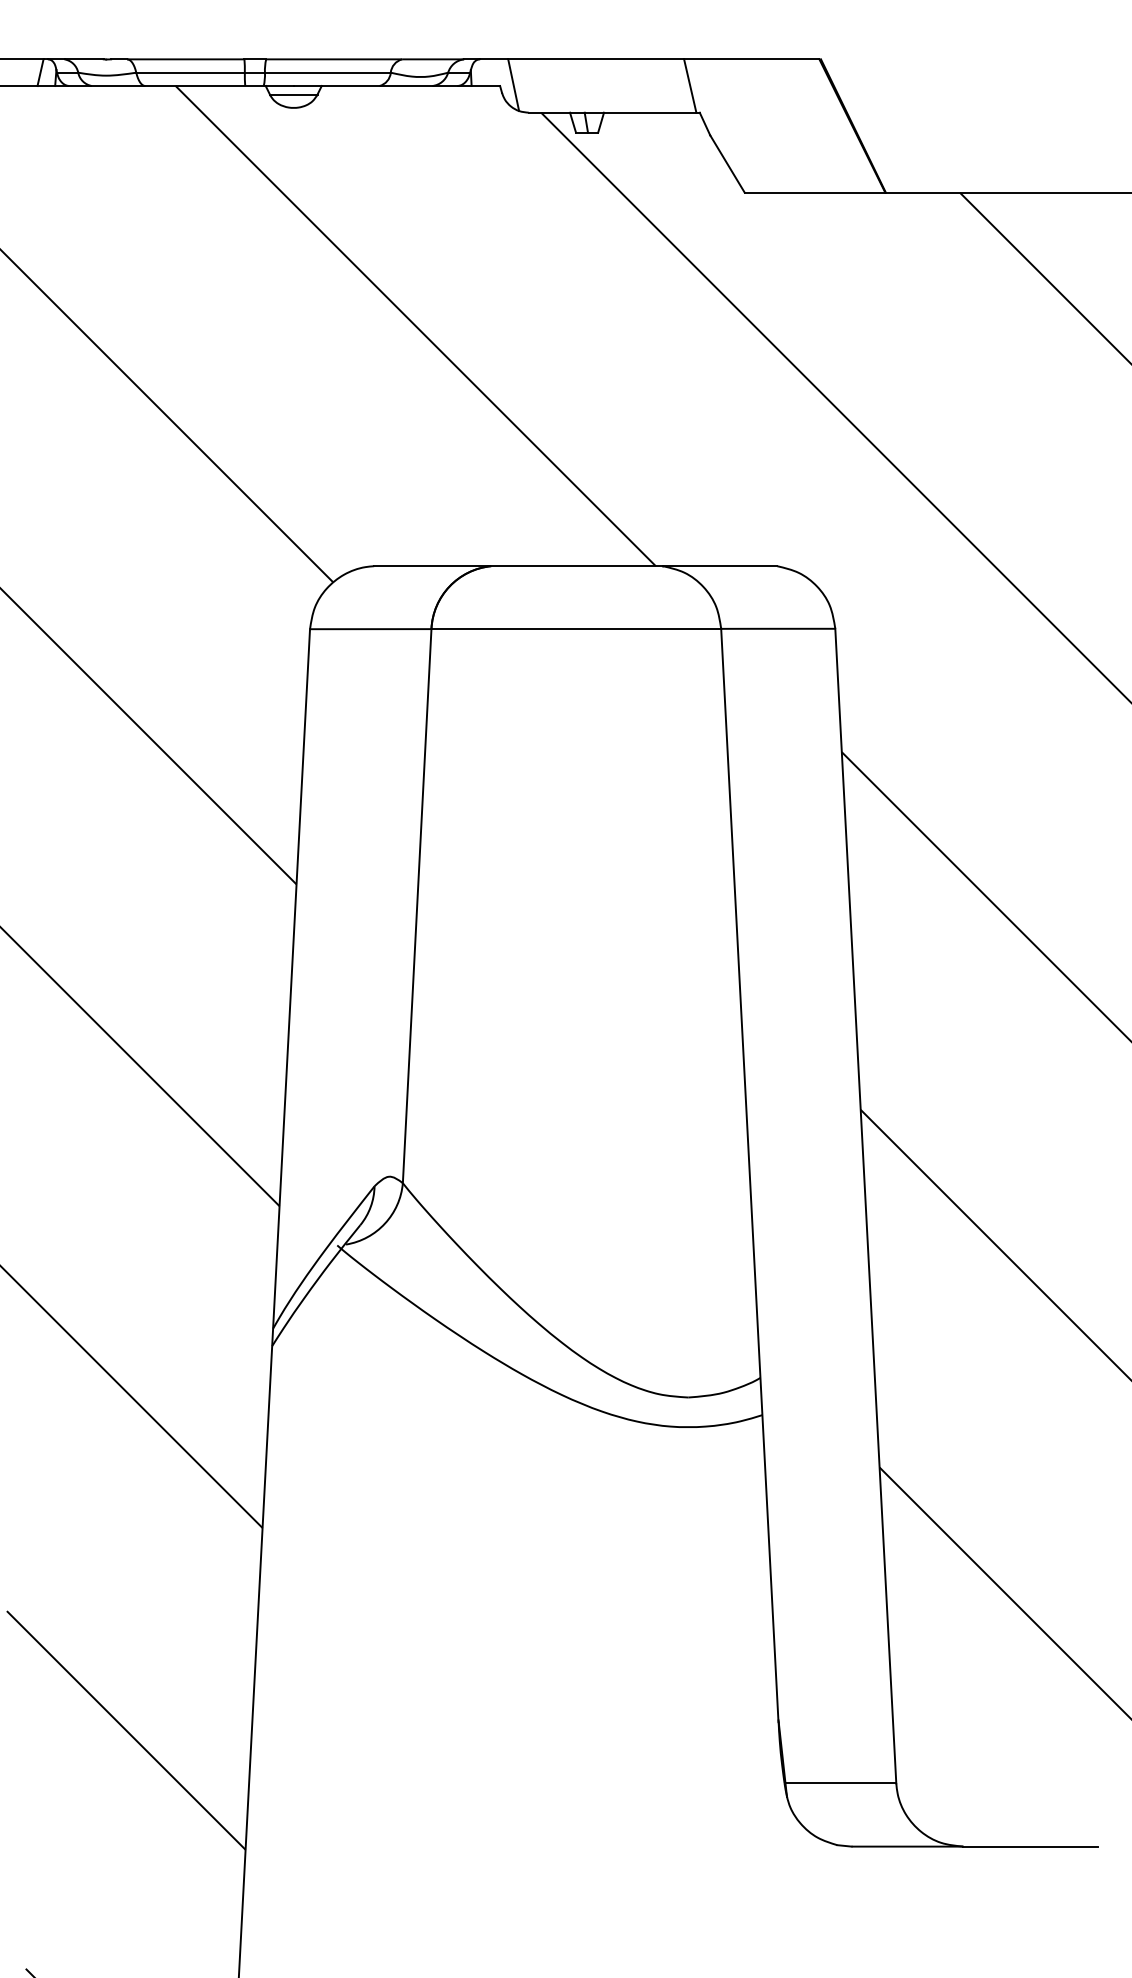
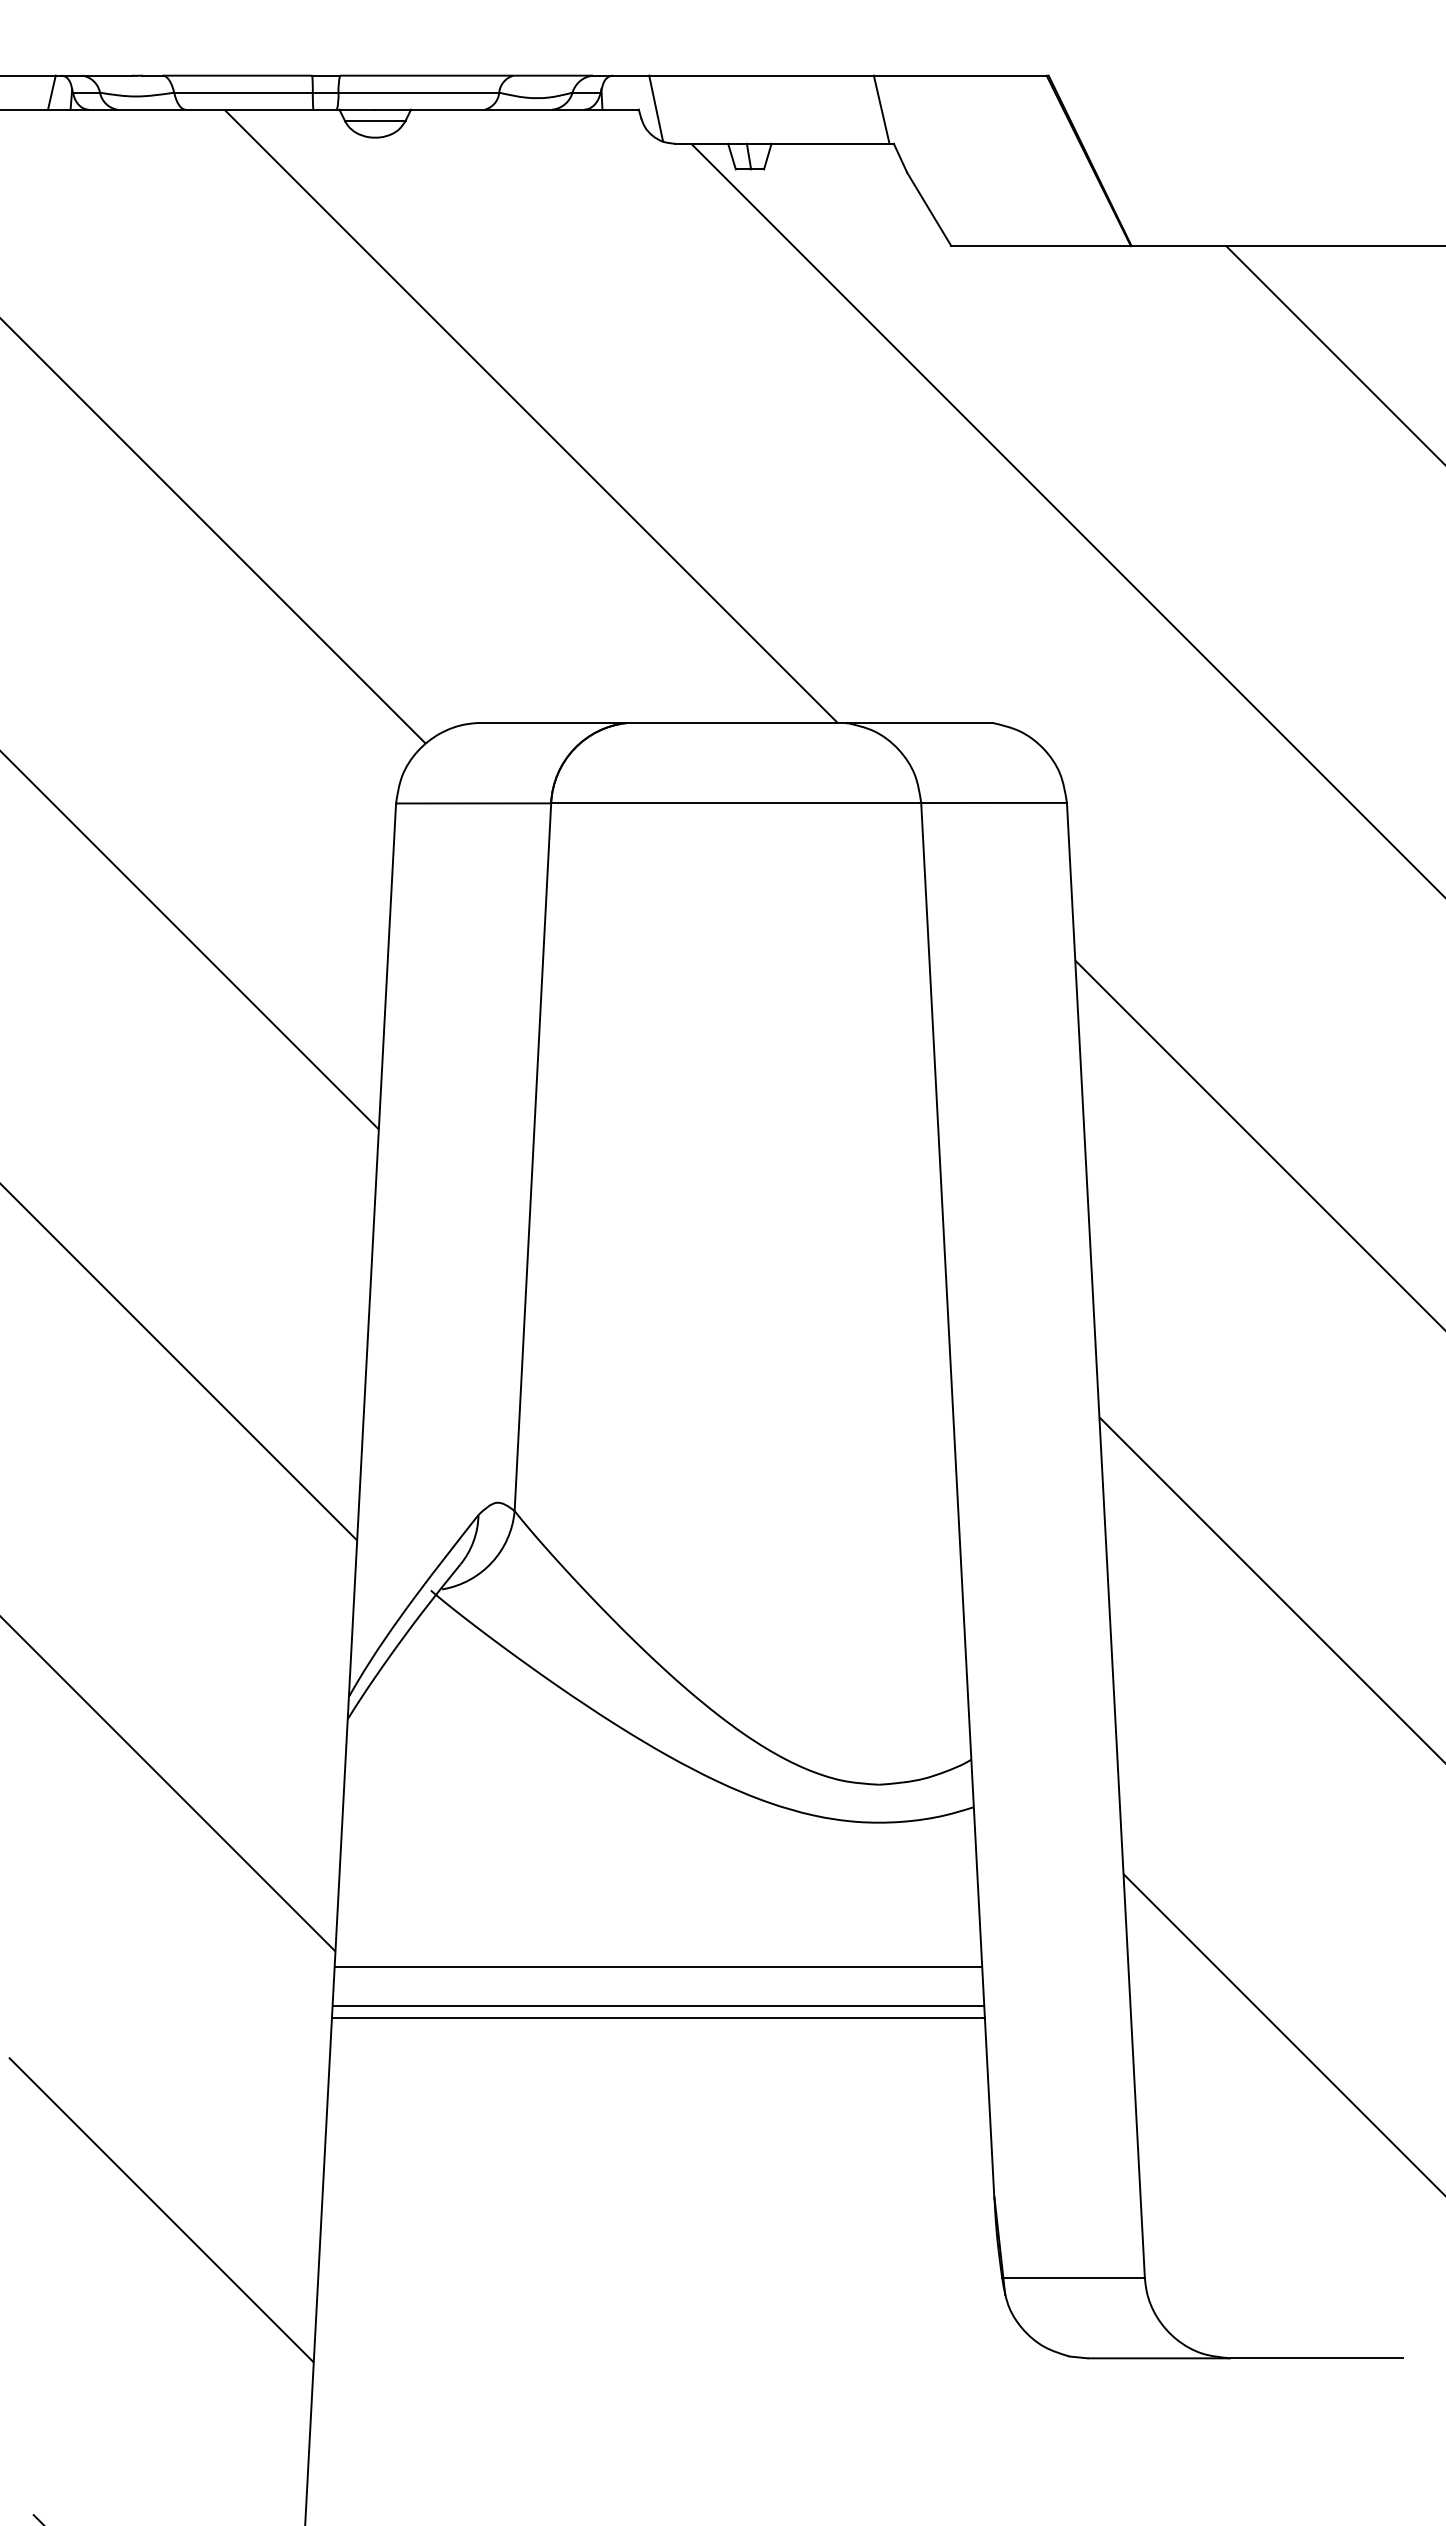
line: (514, 1539) -> (657, 1966), added
line: (515, 1570) -> (658, 2005), added
line: (515, 1579) -> (658, 2017), added

